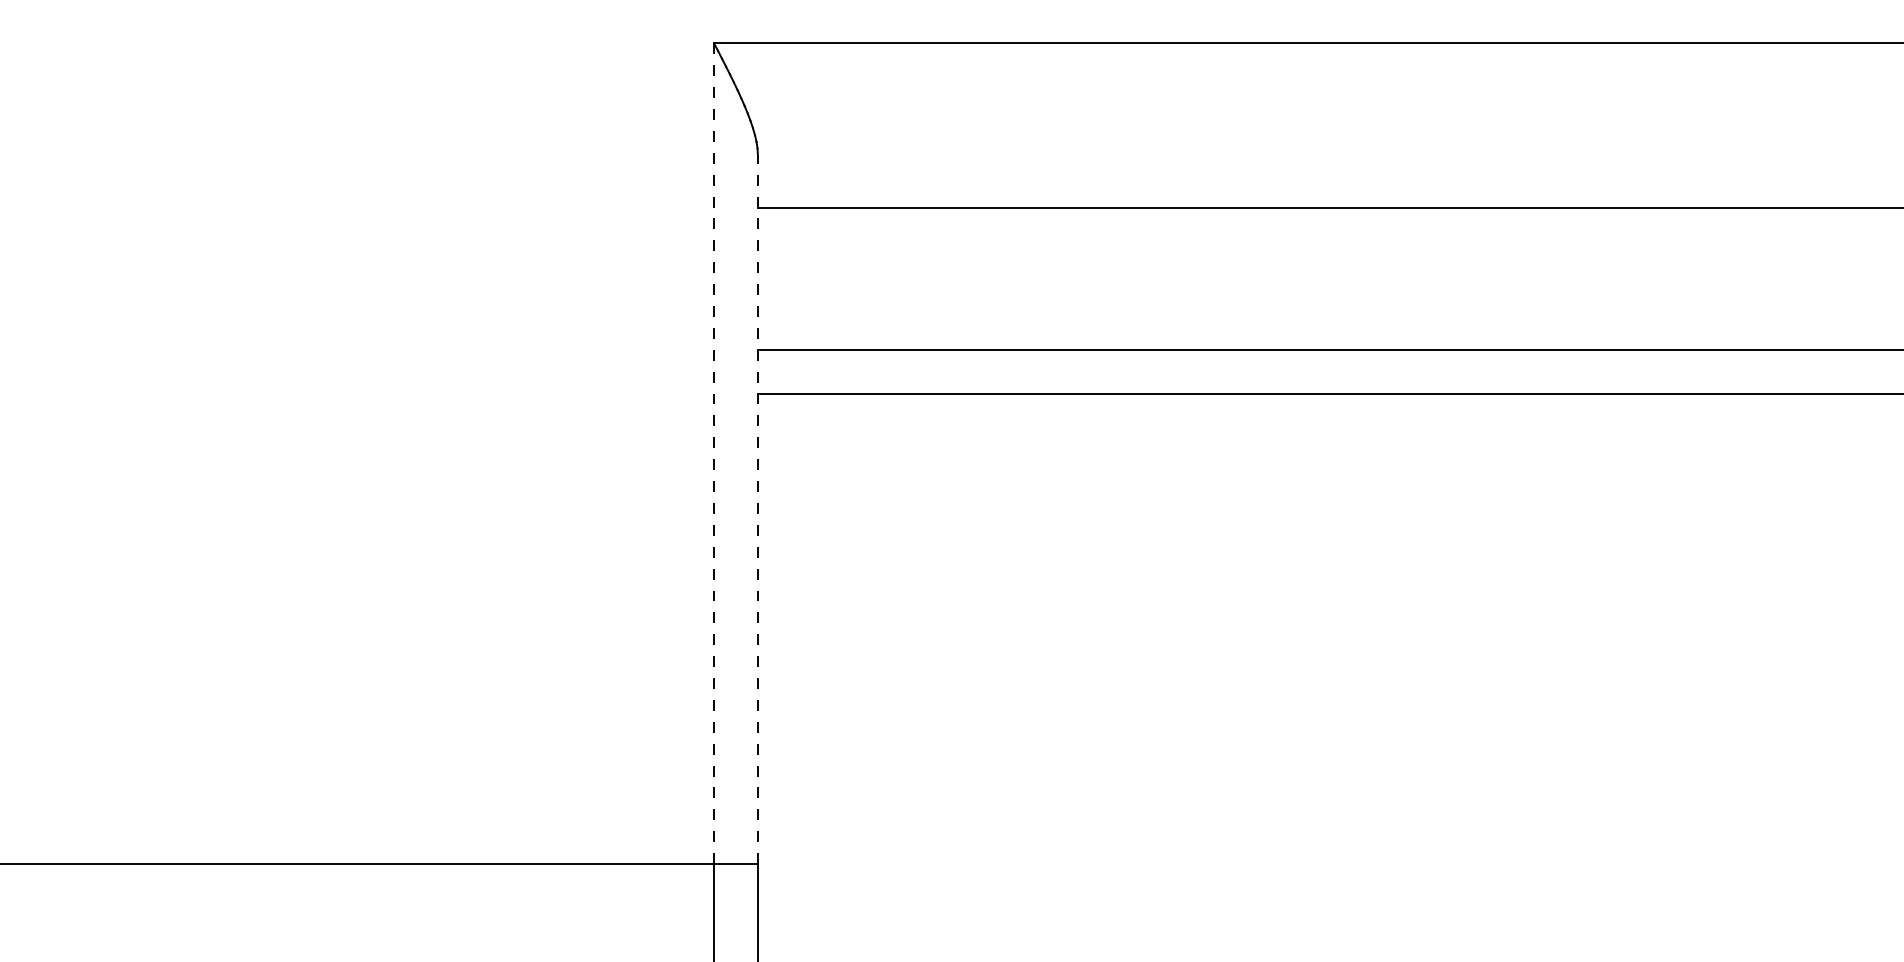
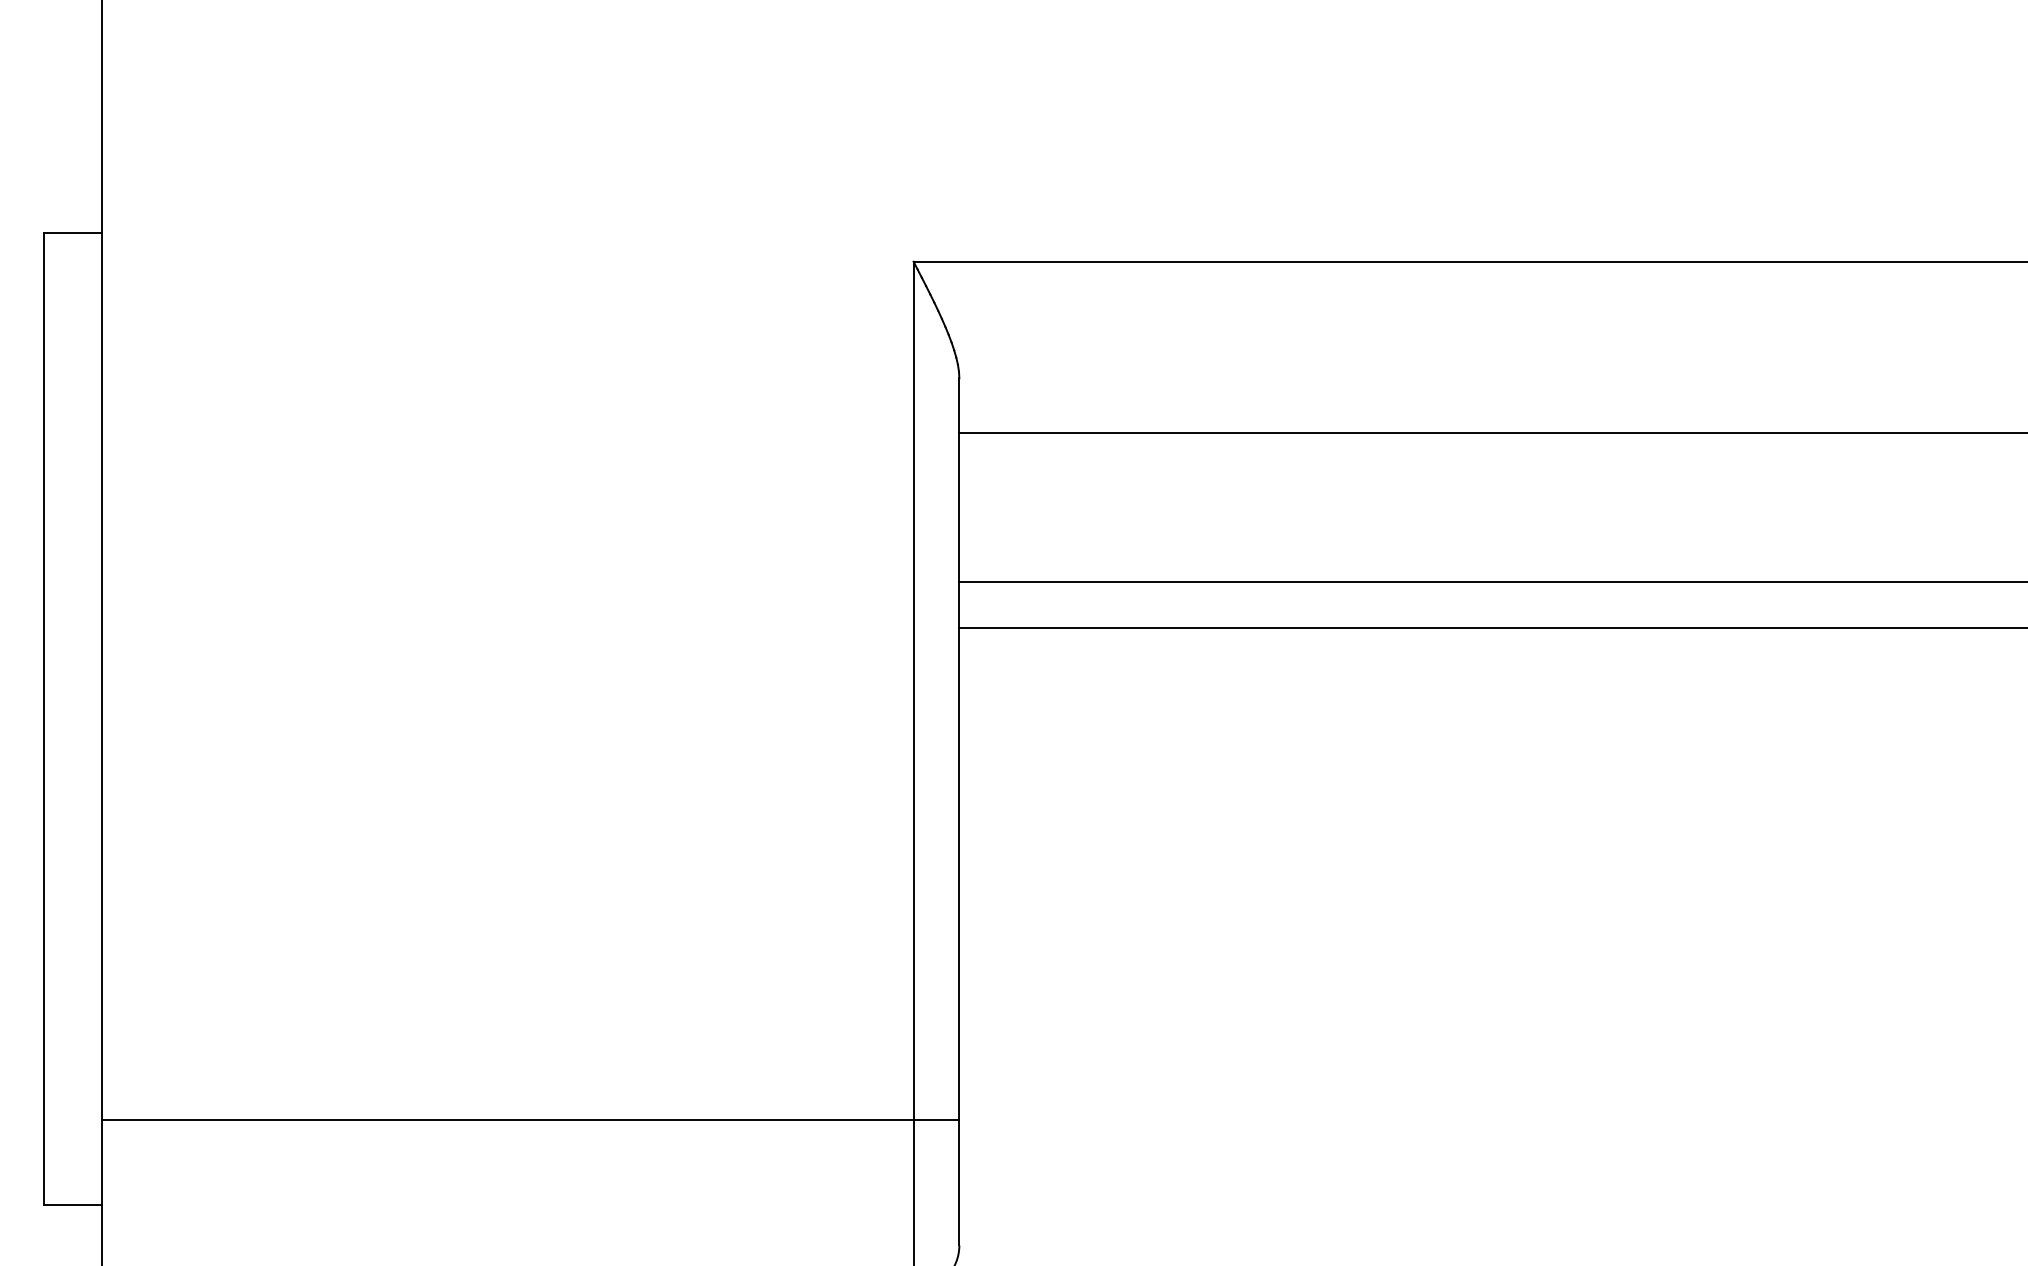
line: (714, 453) -> (913, 690), dashed -> solid
line: (758, 510) -> (959, 749), dashed -> solid

